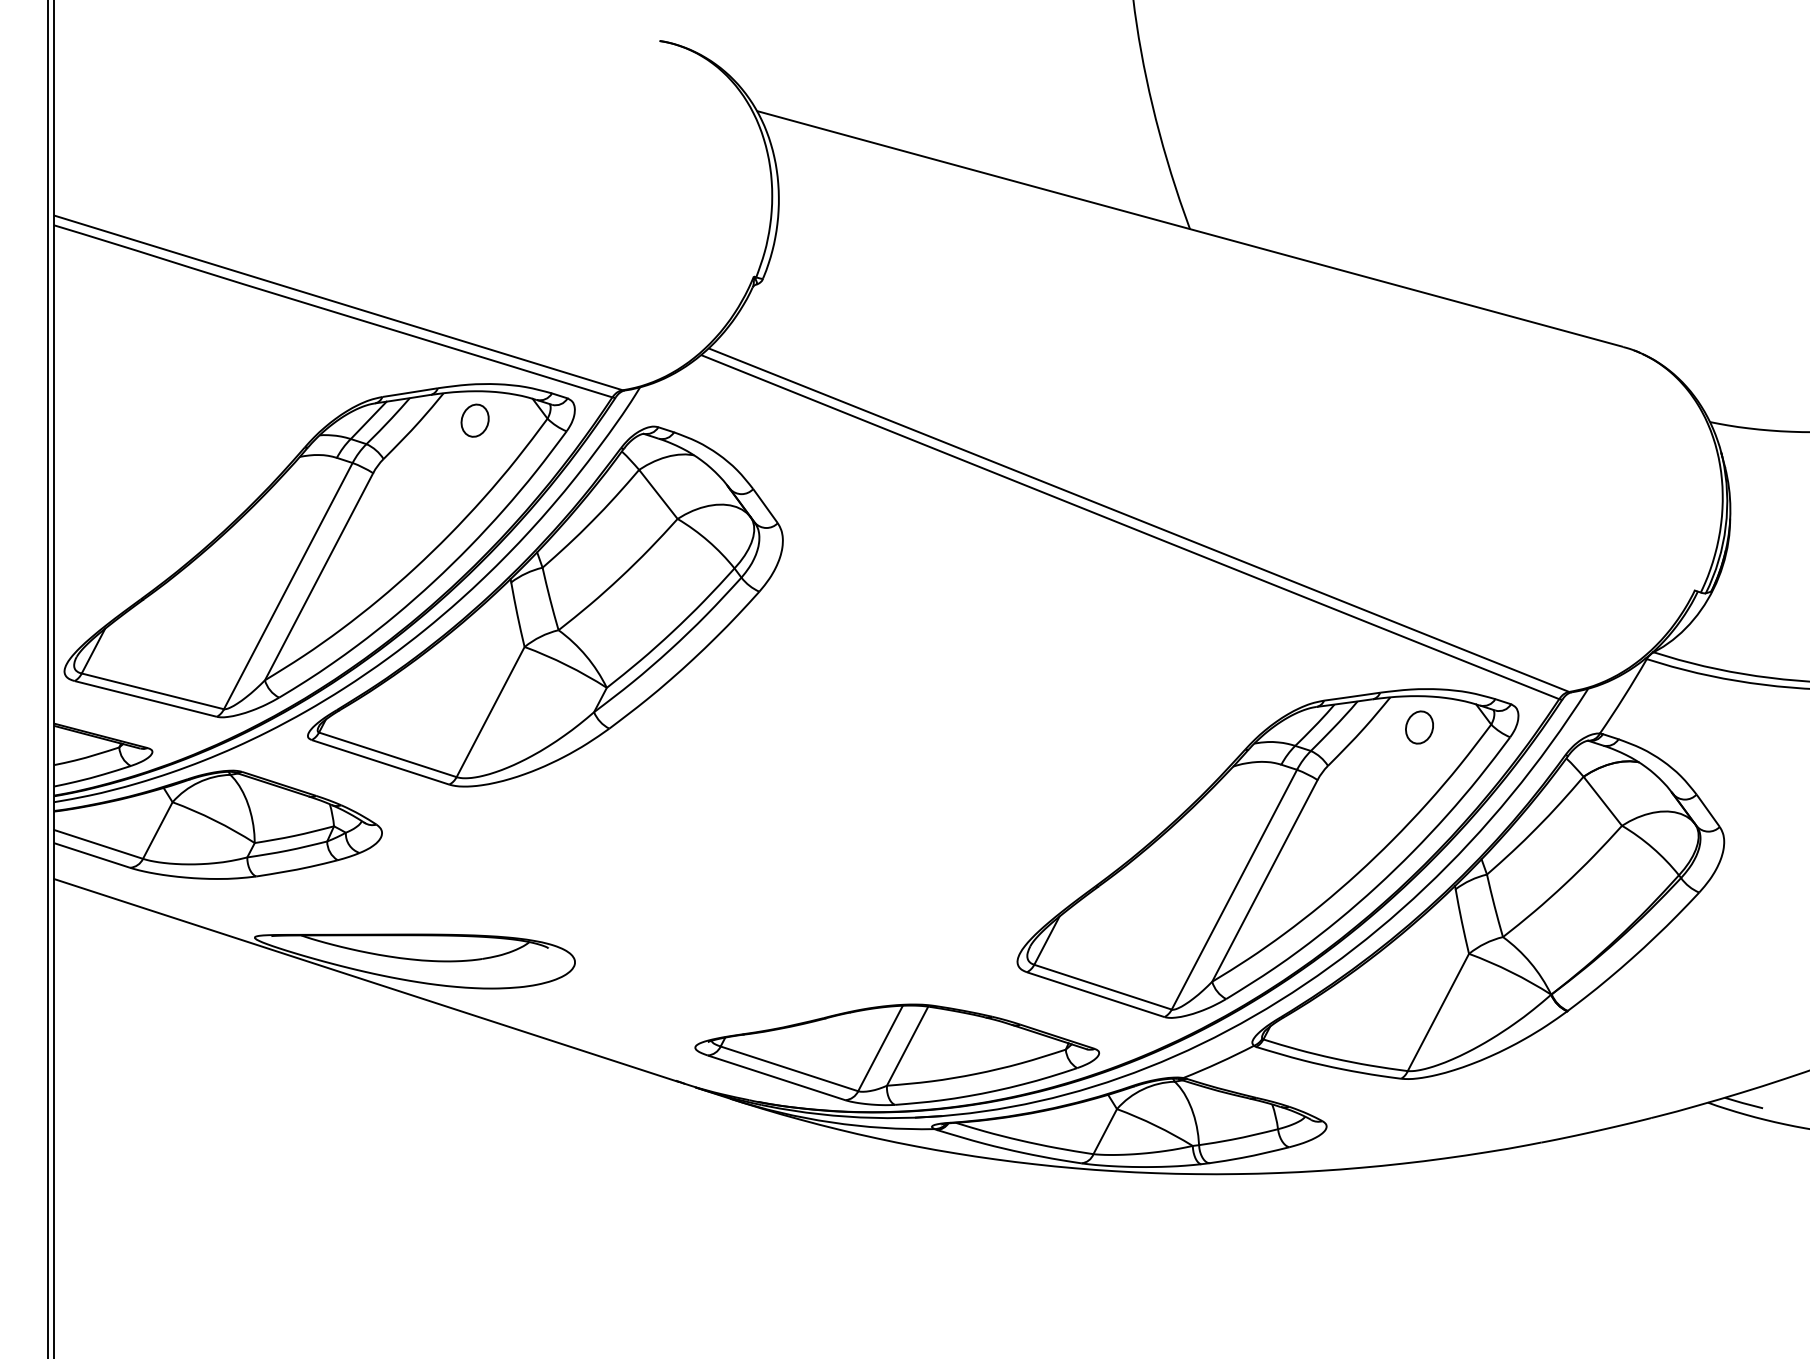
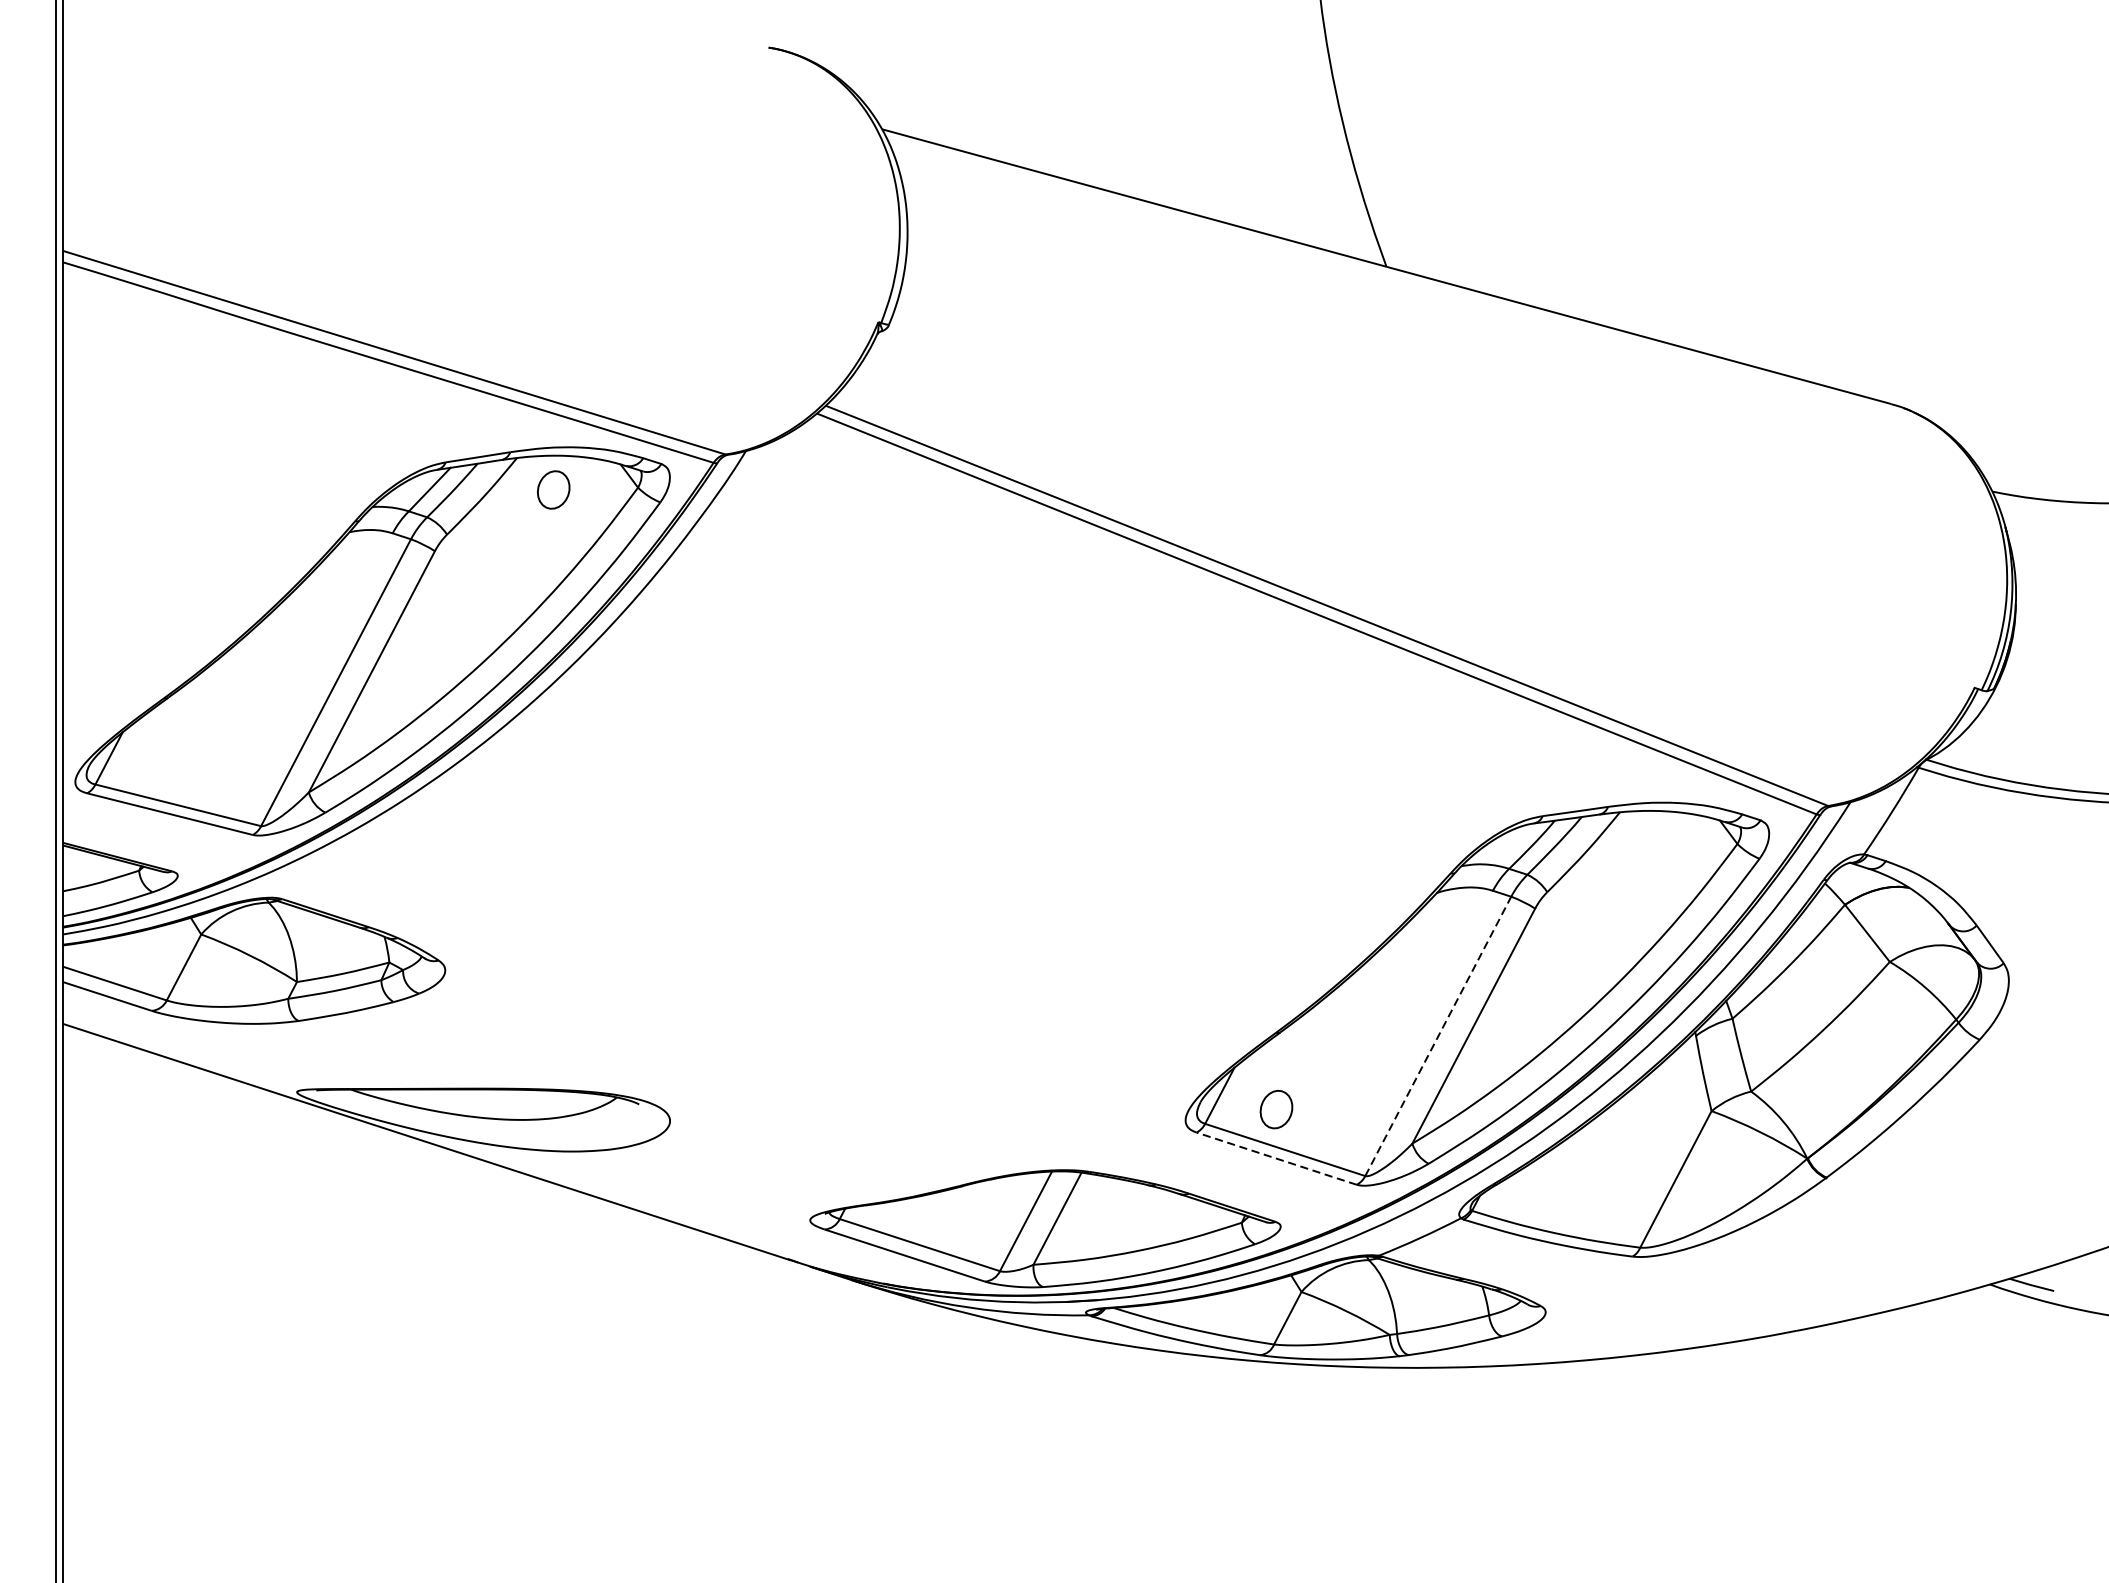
part: (545, 606) -> (635, 706), removed
part: (1419, 727) -> (1276, 1109), moved
line: (1234, 889) -> (1438, 1036), solid -> dashed
line: (1095, 994) -> (1276, 1158), solid -> dashed

